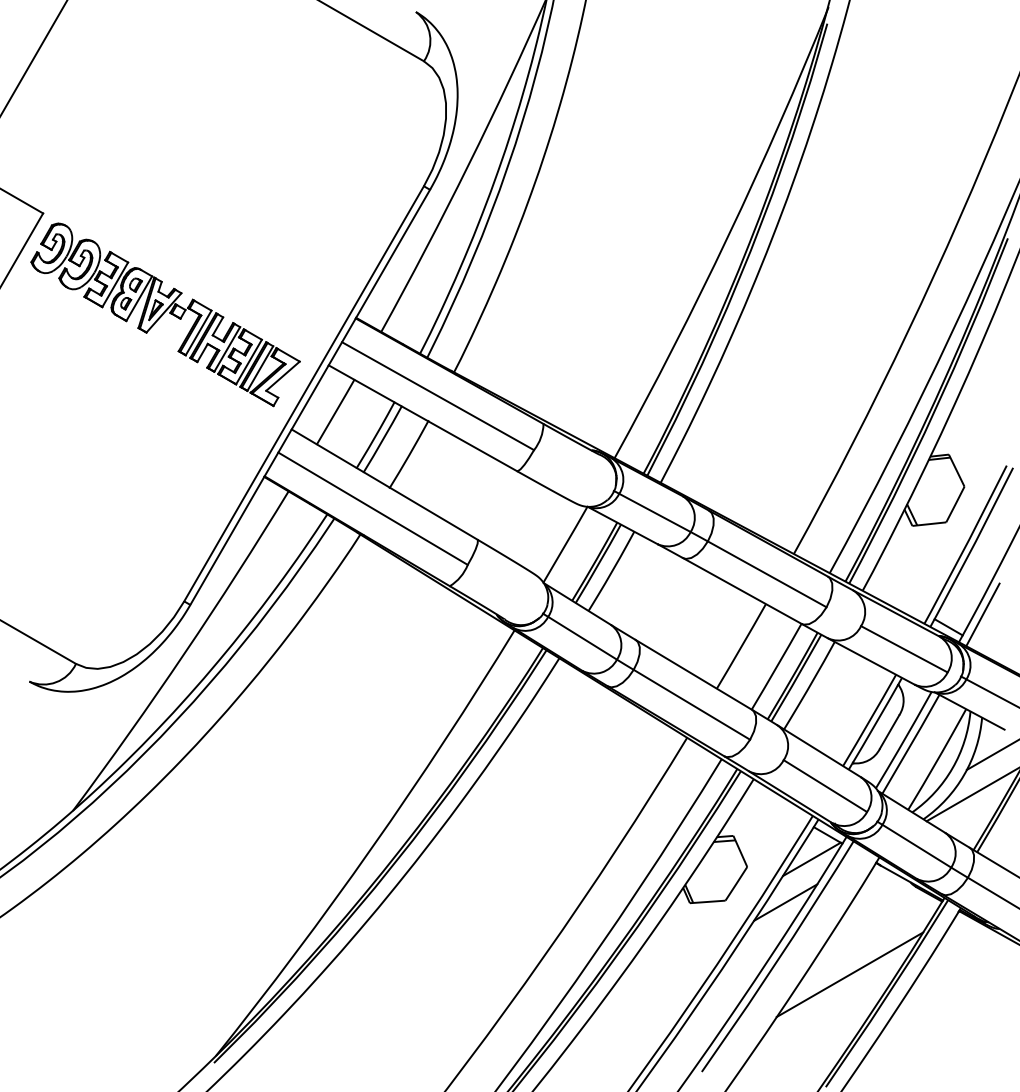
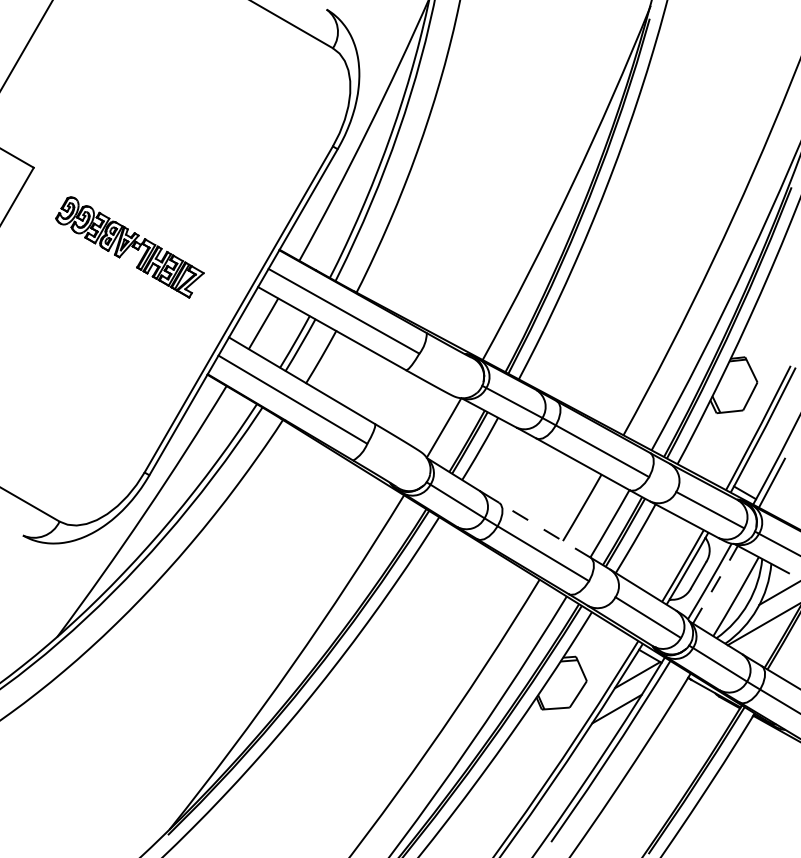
part: (165, 314) -> (129, 247), size x0.7
line: (693, 674) -> (544, 529), solid -> dashed
line: (911, 743) -> (715, 584), solid -> dashed
line: (849, 974) -> (667, 765), removed

